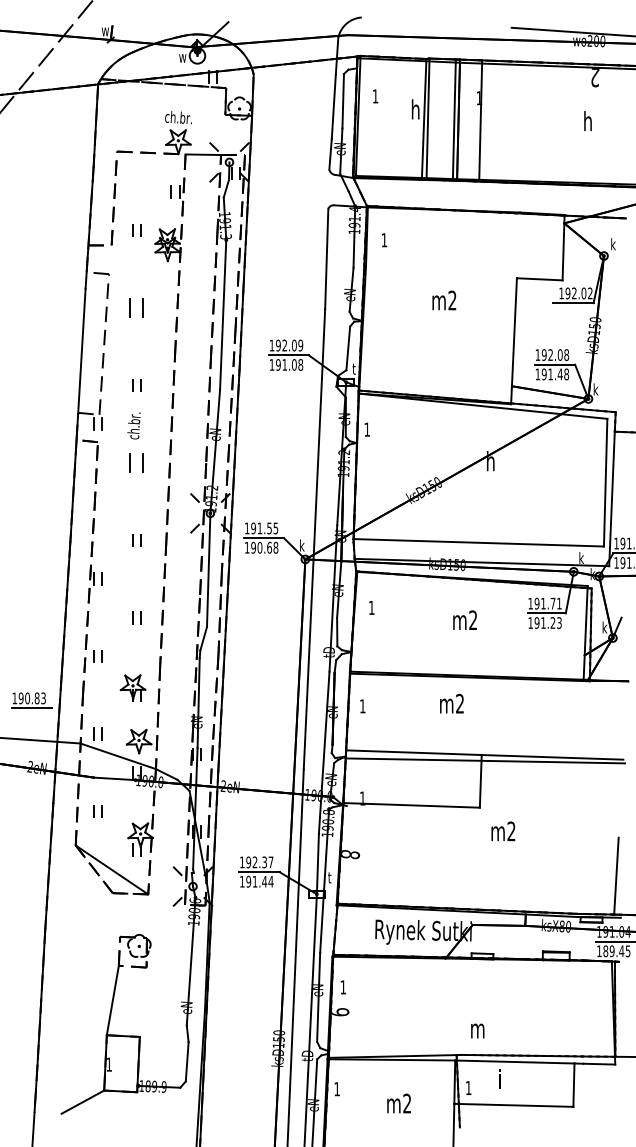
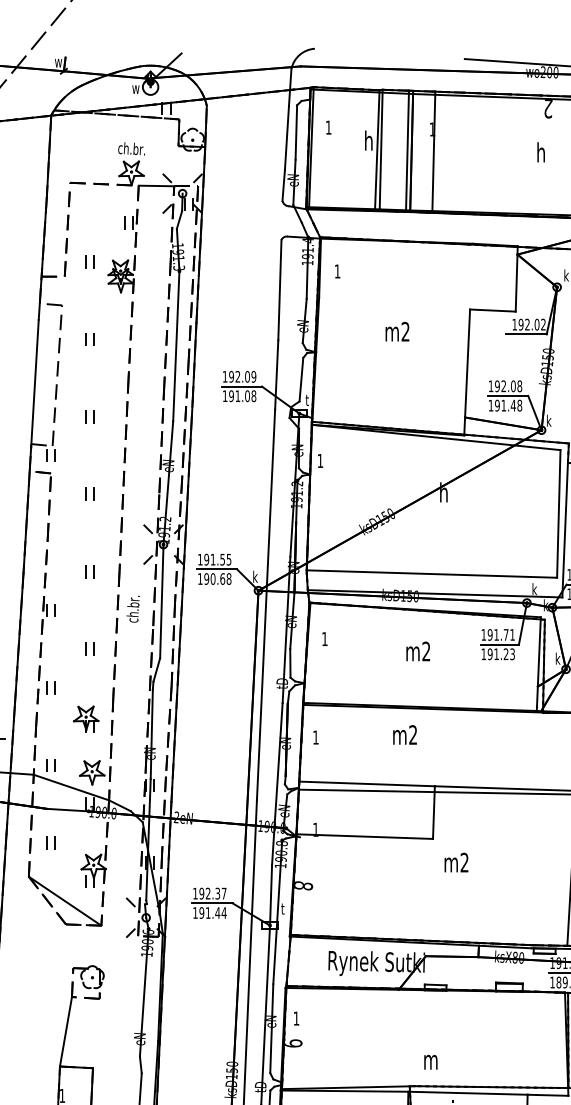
part: (136, 307) -> (89, 338), size x0.62
text: (133, 425) -> (132, 608), moved
part: (136, 462) -> (89, 493), size x0.62

